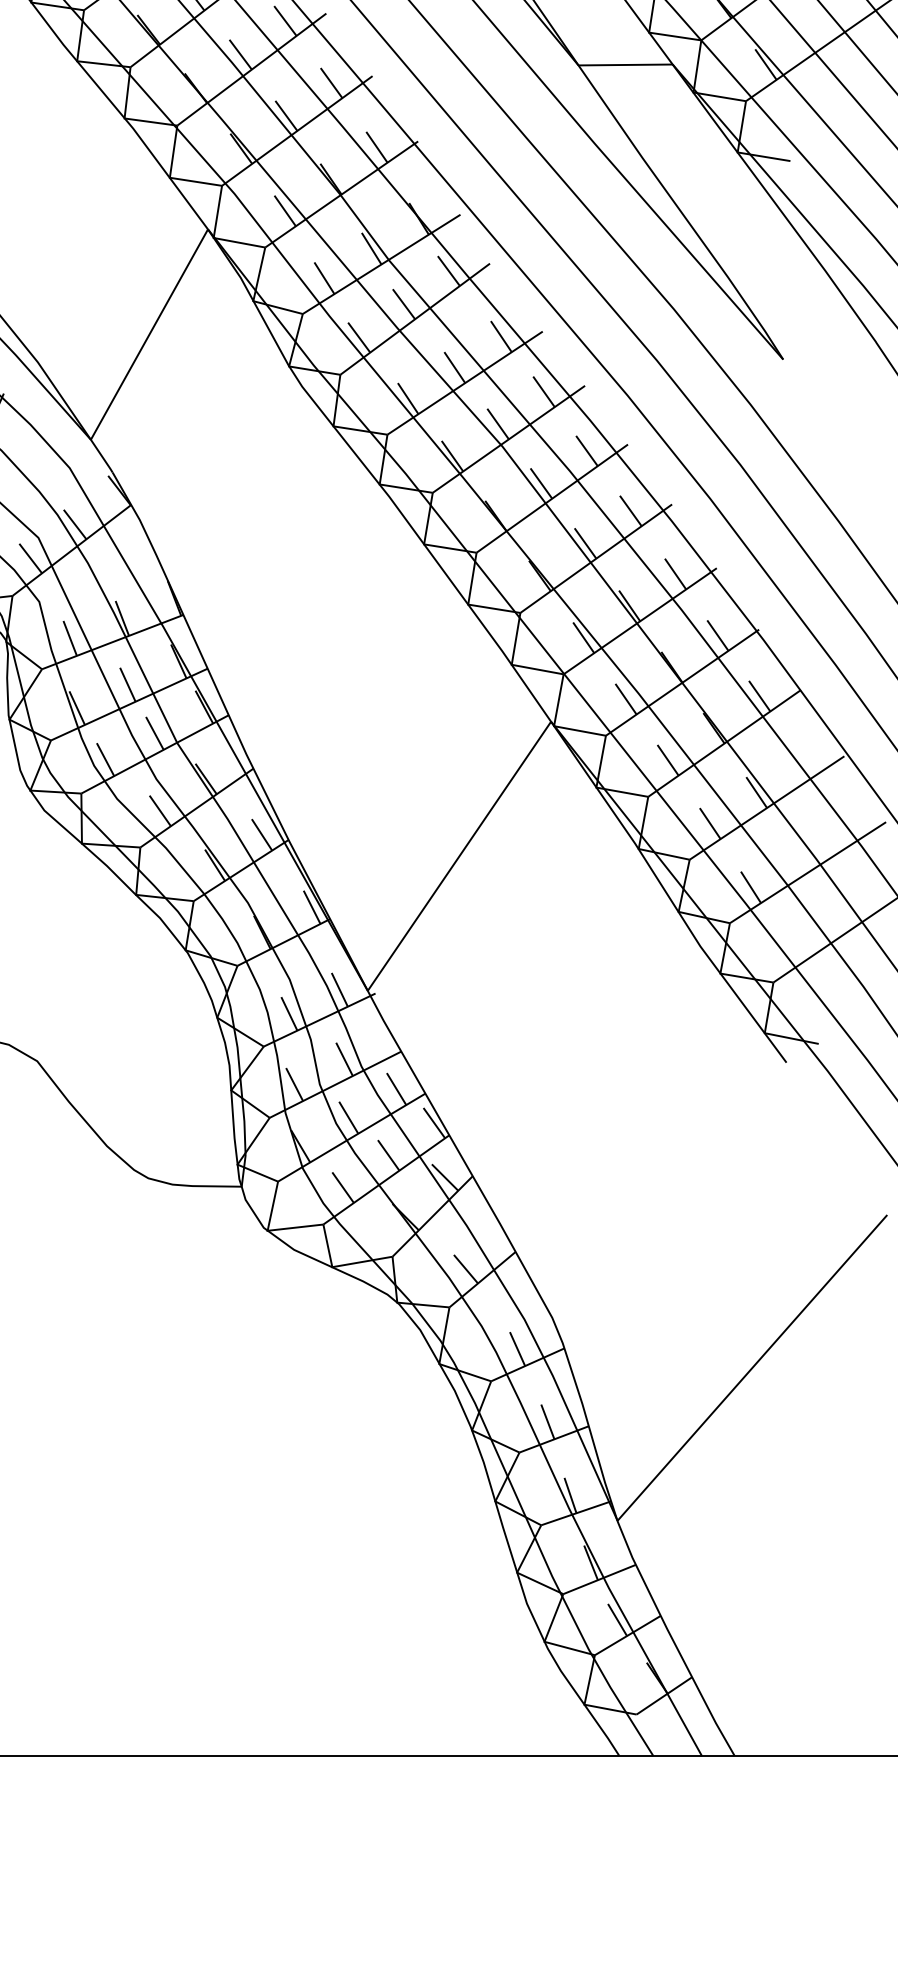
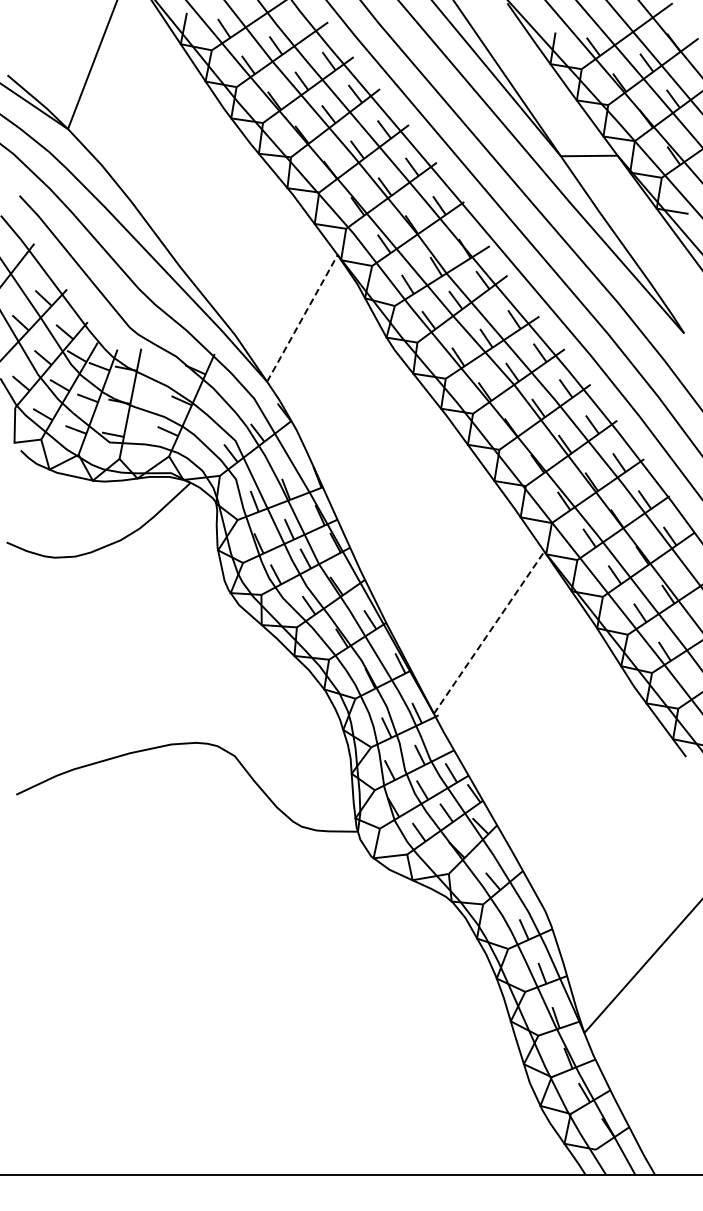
line: (149, 334) -> (302, 318), solid -> dashed
line: (460, 855) -> (489, 632), solid -> dashed

